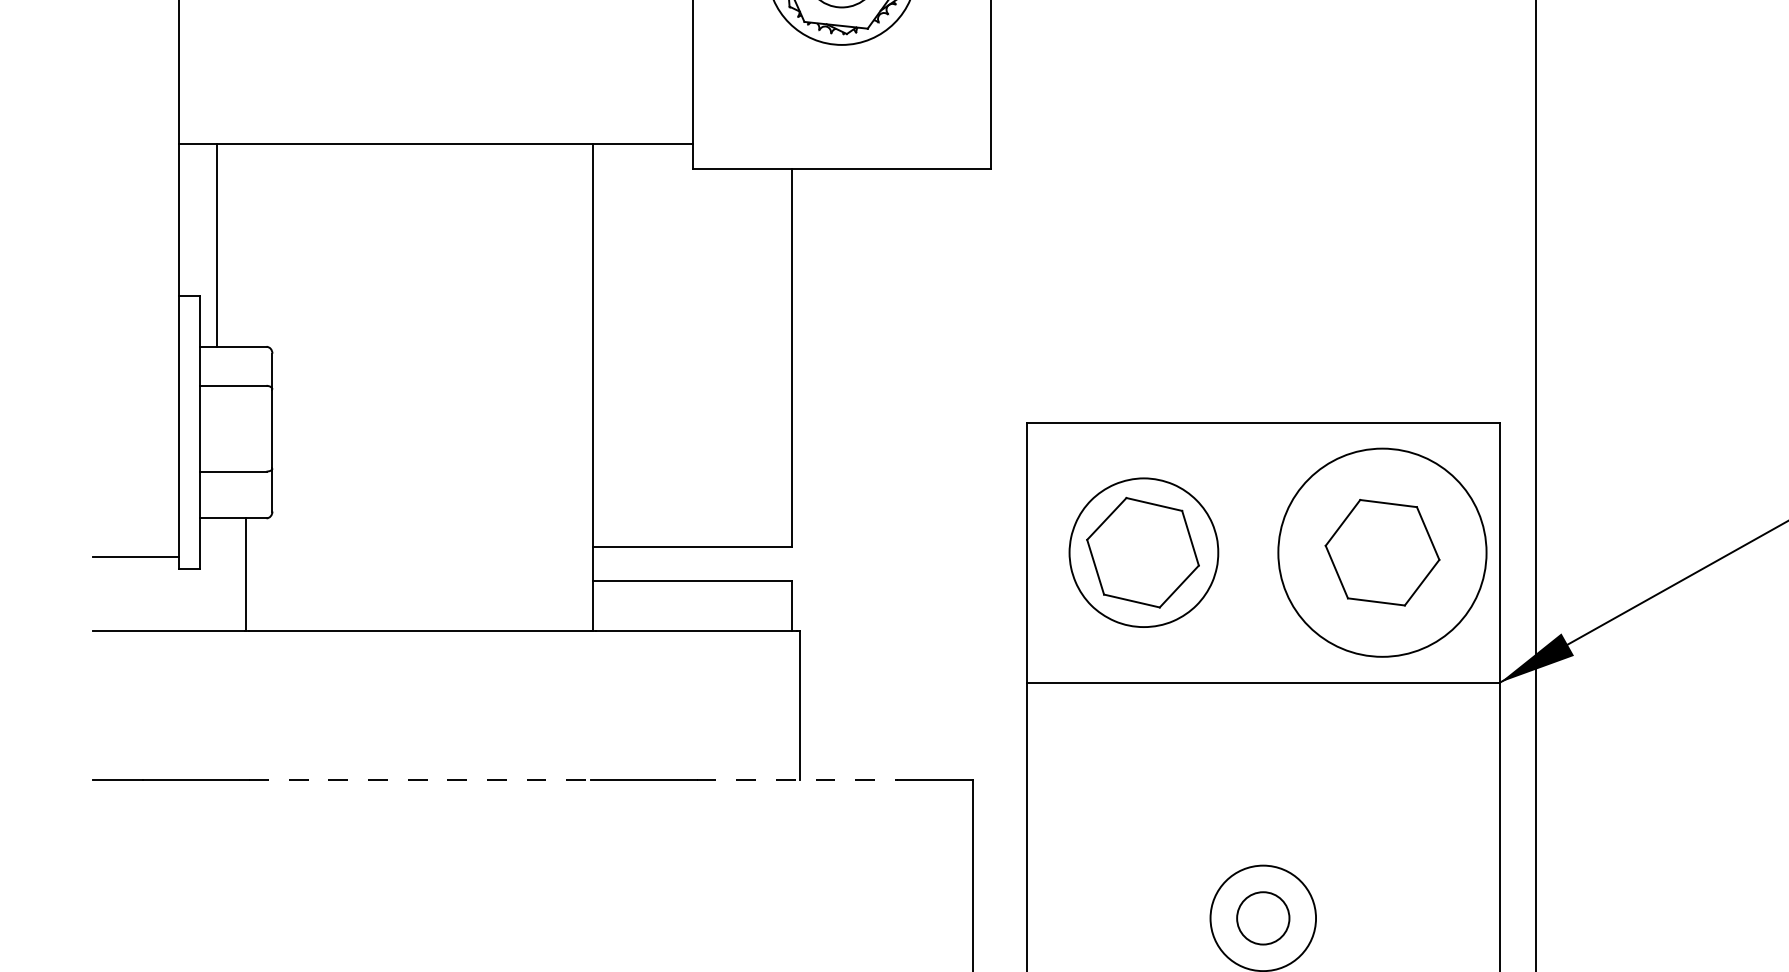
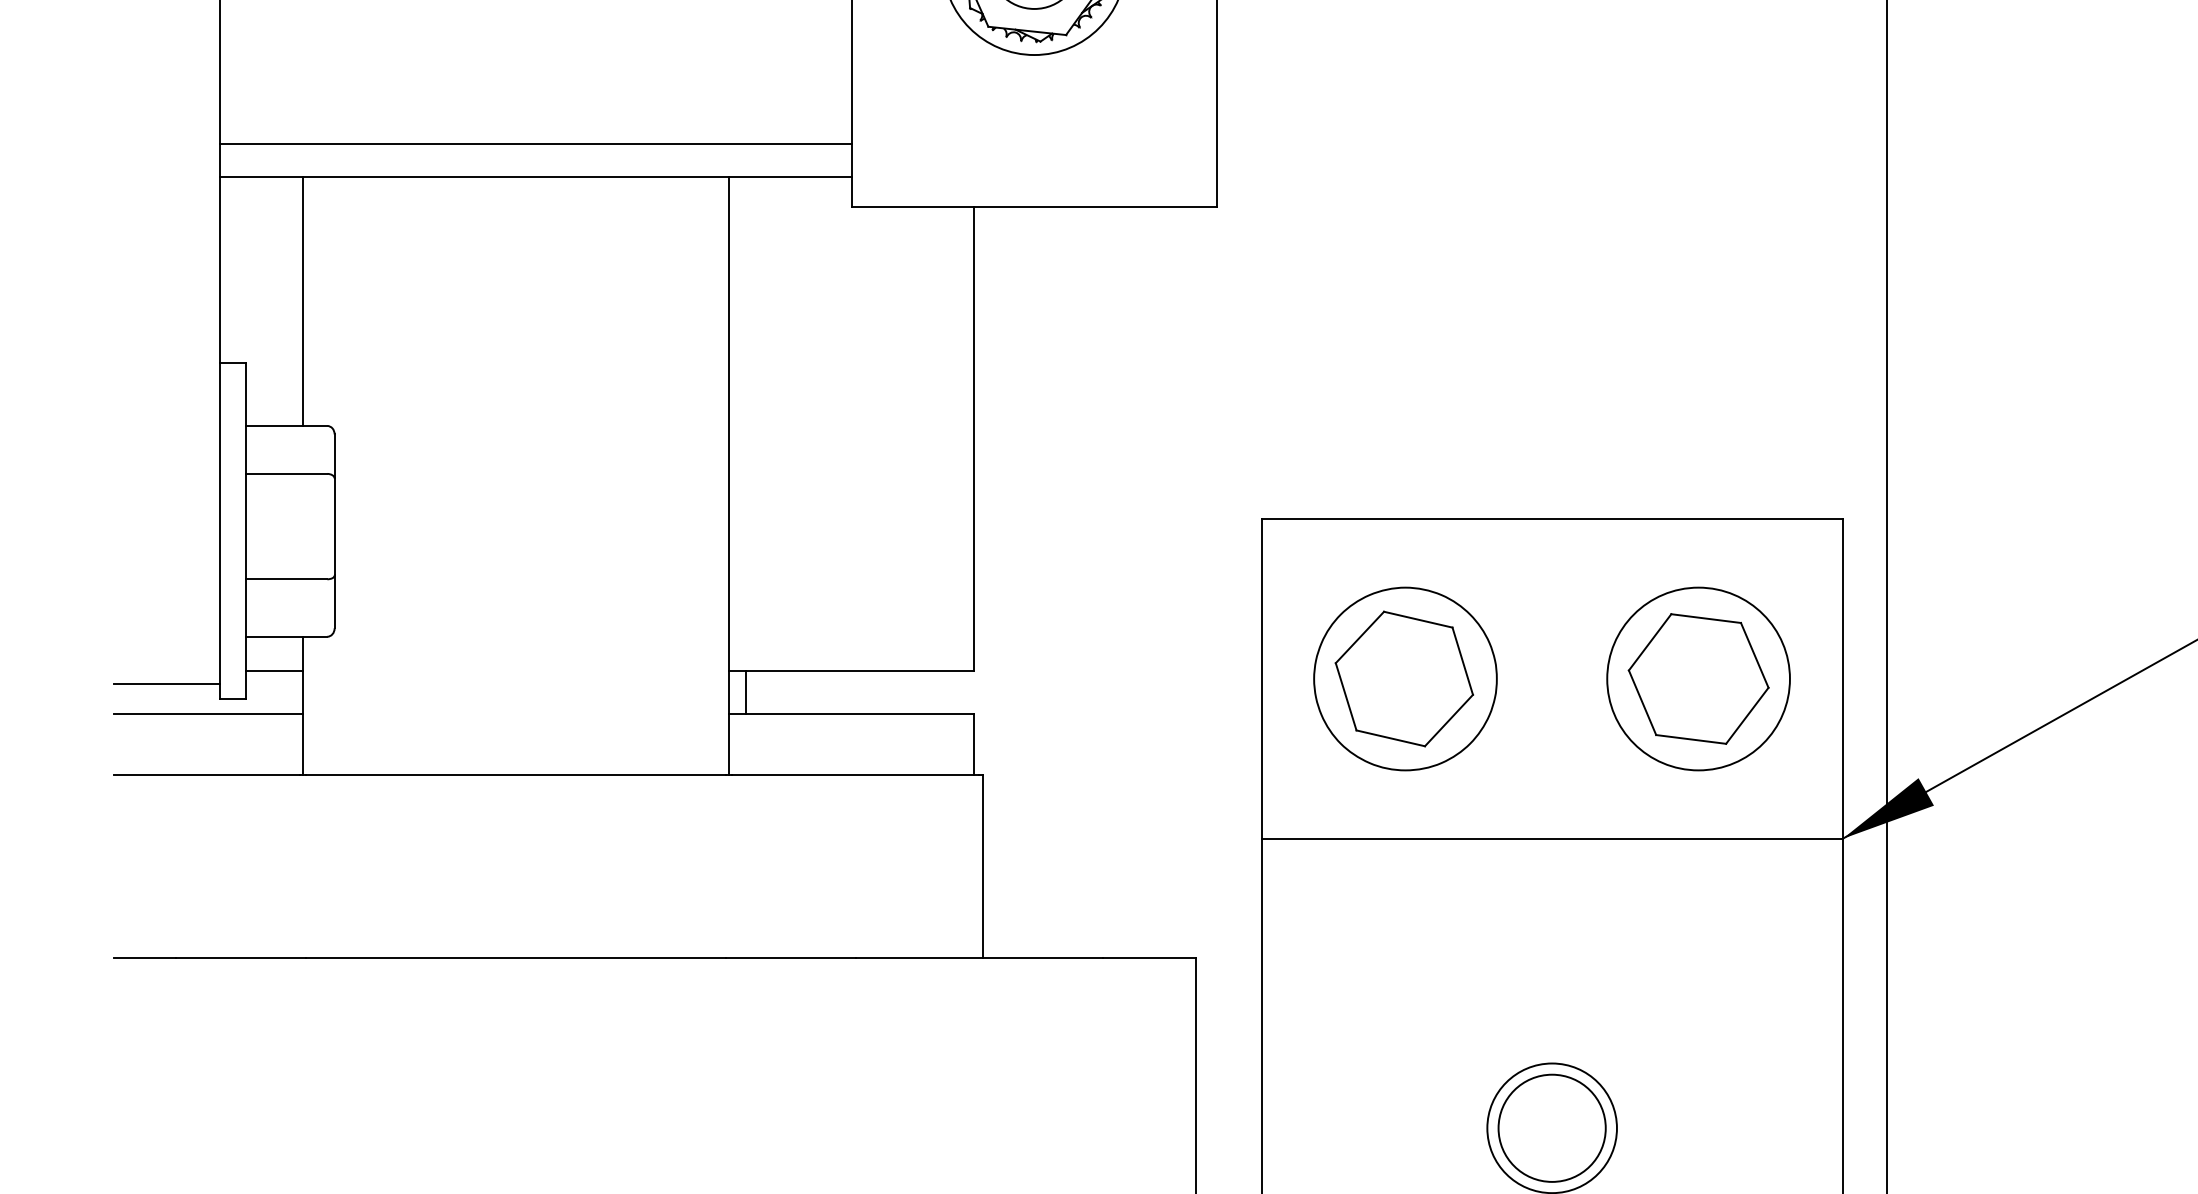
line: (435, 117) -> (535, 144), added
line: (217, 244) -> (302, 300), moved
line: (222, 546) -> (273, 671), added
circle: (1382, 552) -> (1698, 678), size x0.71
line: (607, 563) -> (746, 692), added
line: (168, 581) -> (207, 714), added
line: (420, 779) -> (516, 957), dashed -> solid
line: (797, 779) -> (979, 957), dashed -> solid
circle: (1262, 917) -> (1551, 1127), size x1.67

